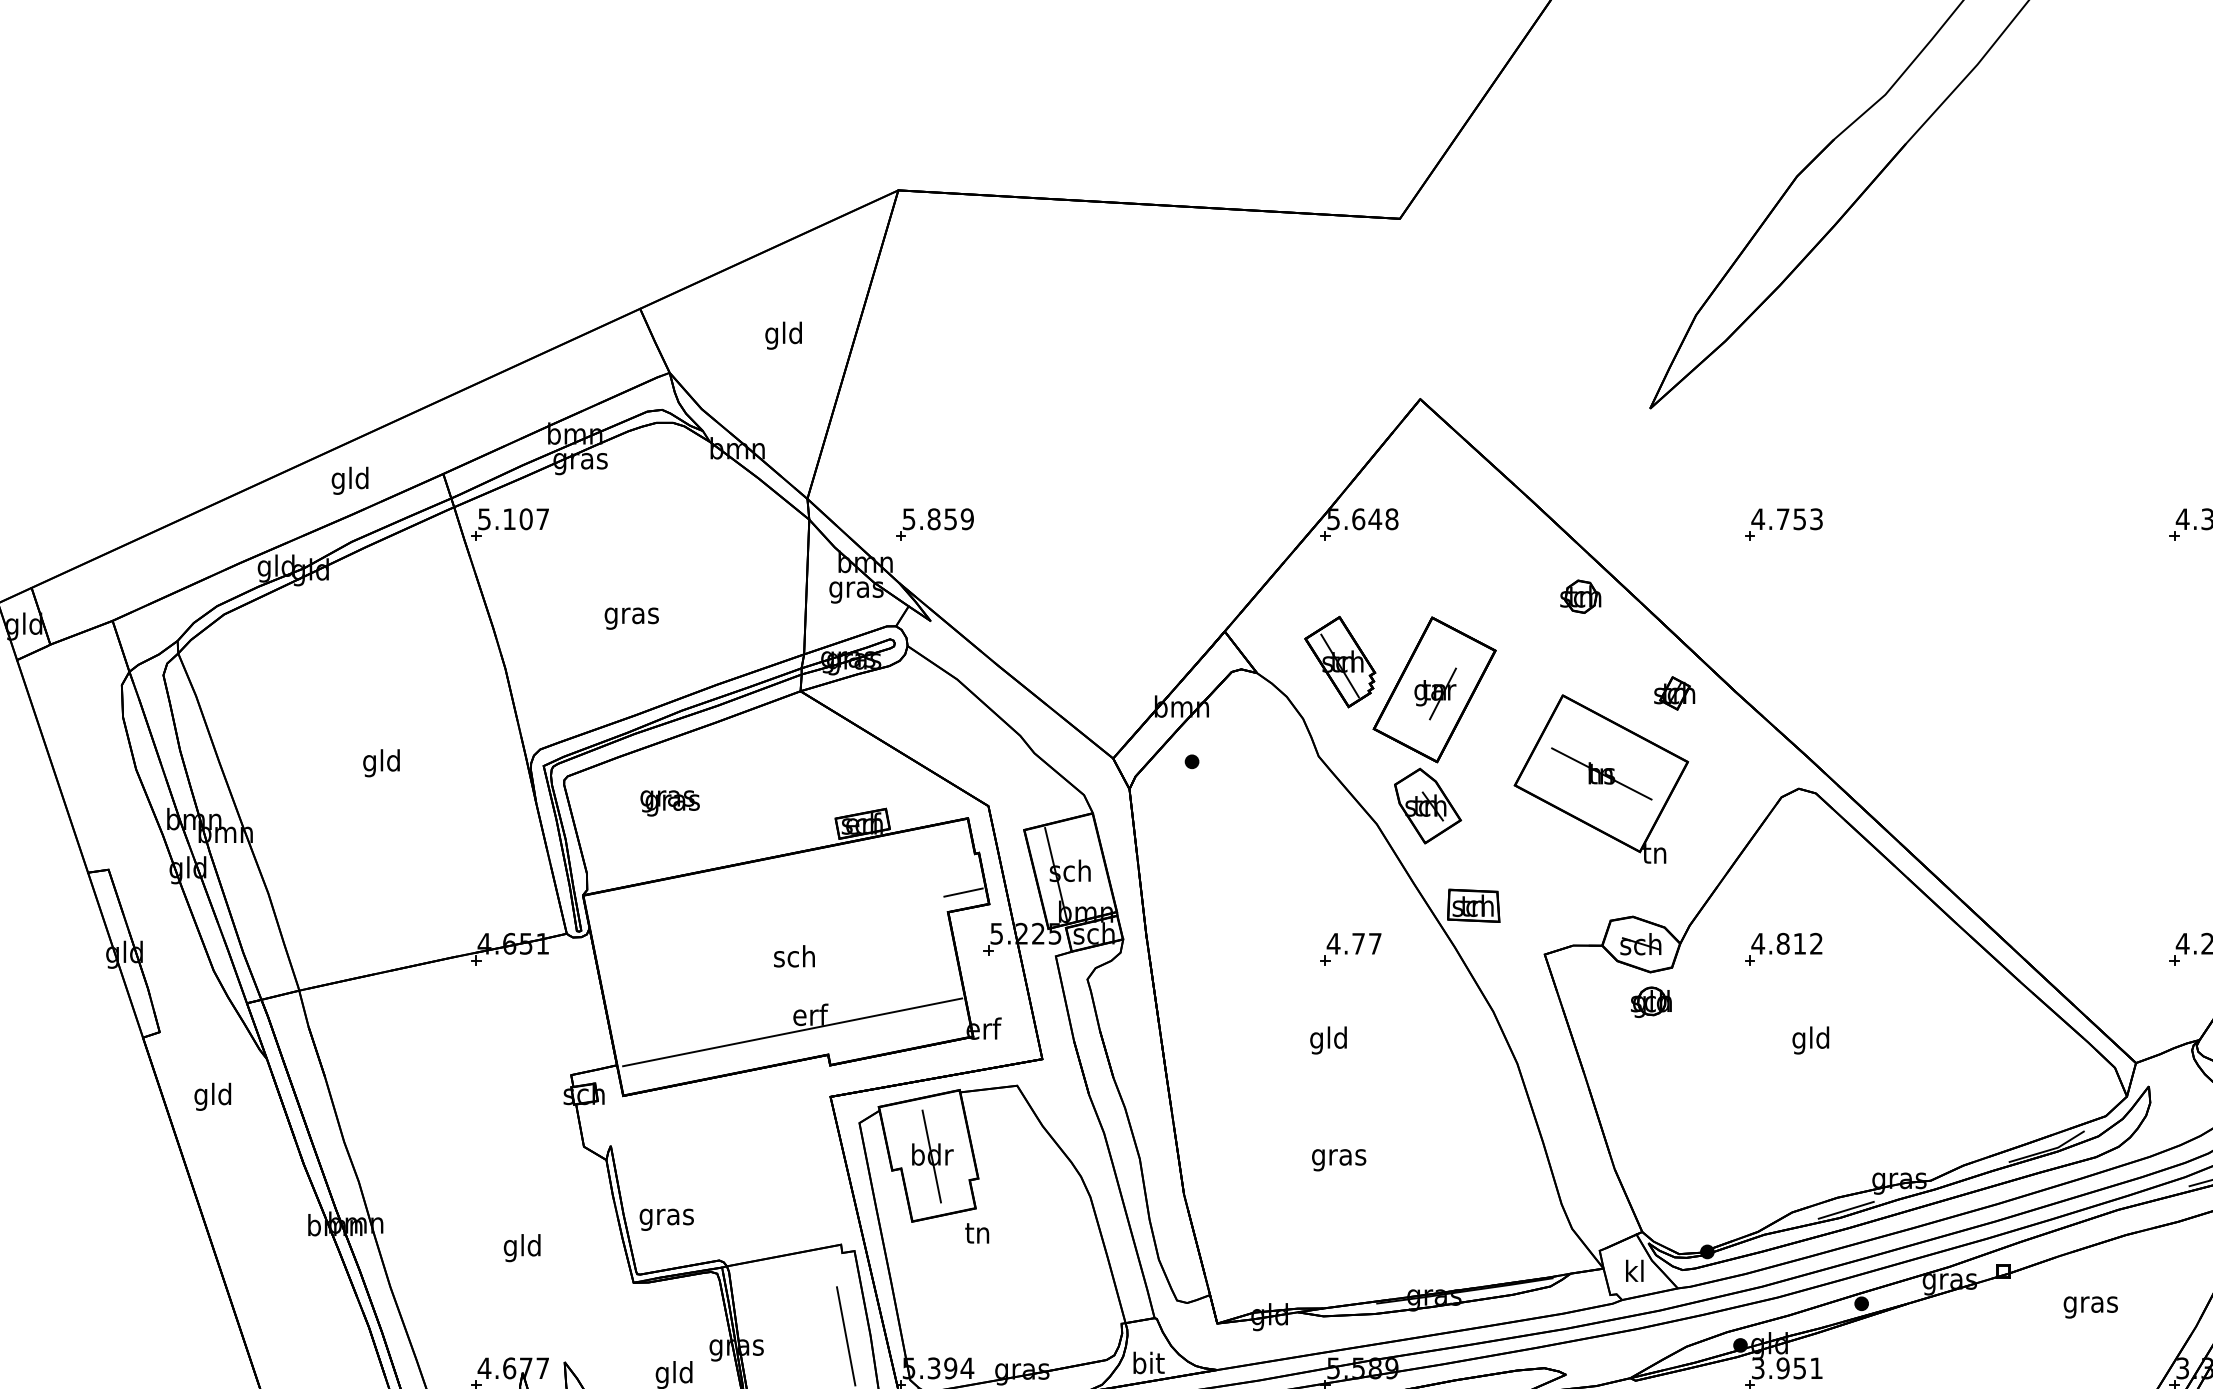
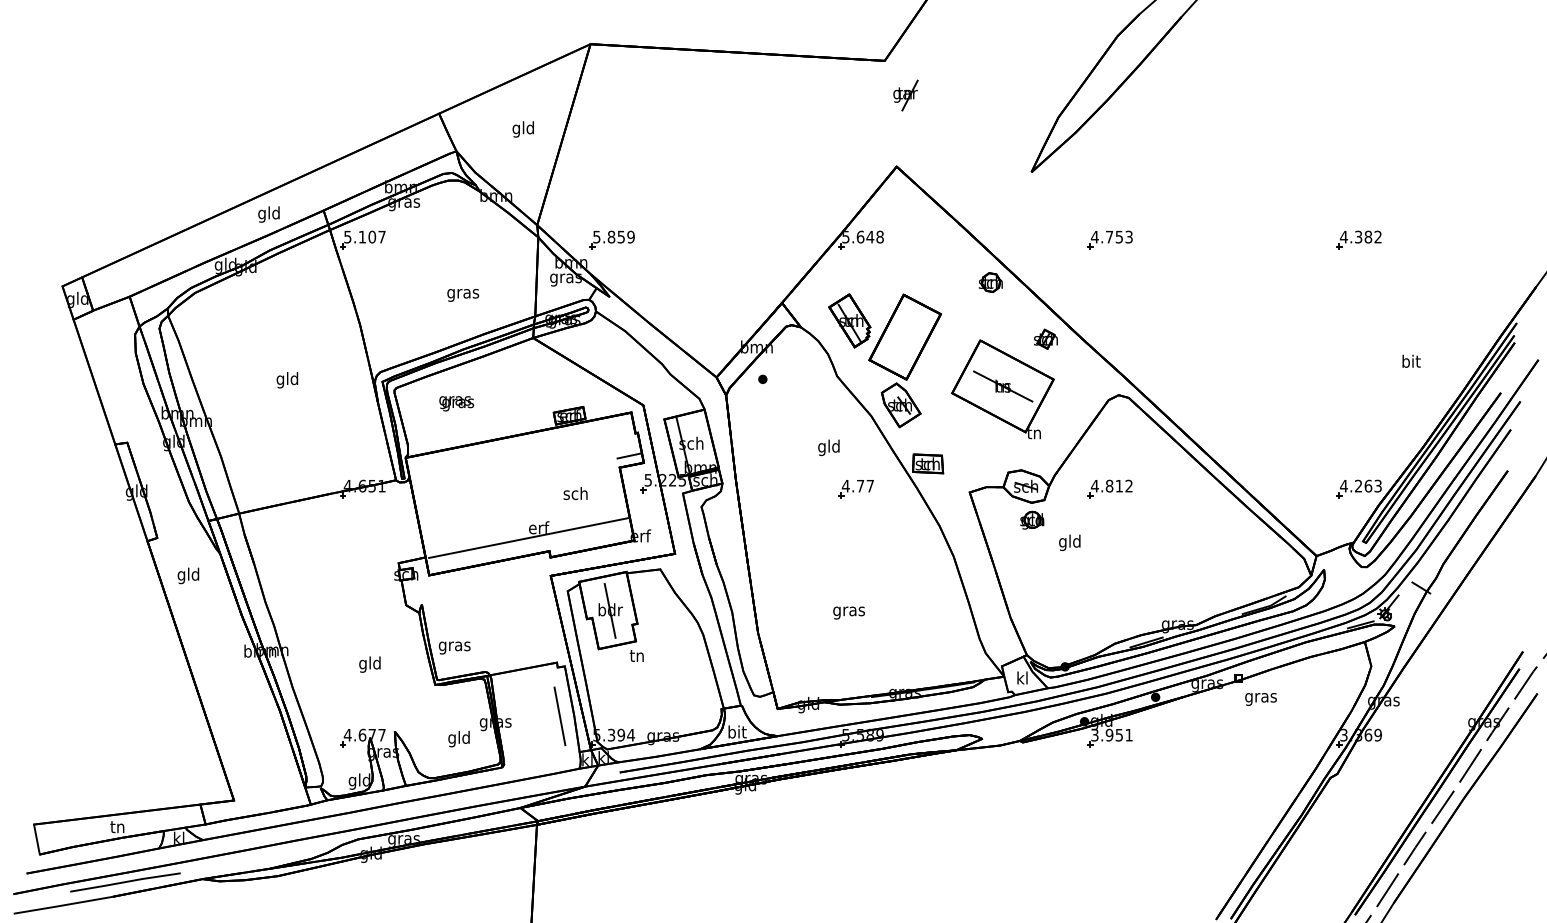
text: (632, 618) -> (463, 295), moved
part: (1435, 693) -> (905, 95), moved
text: (794, 956) -> (575, 493), moved
text: (1327, 1039) -> (828, 447), moved
text: (1810, 1039) -> (1069, 542), moved
text: (2089, 1307) -> (1260, 699), moved

